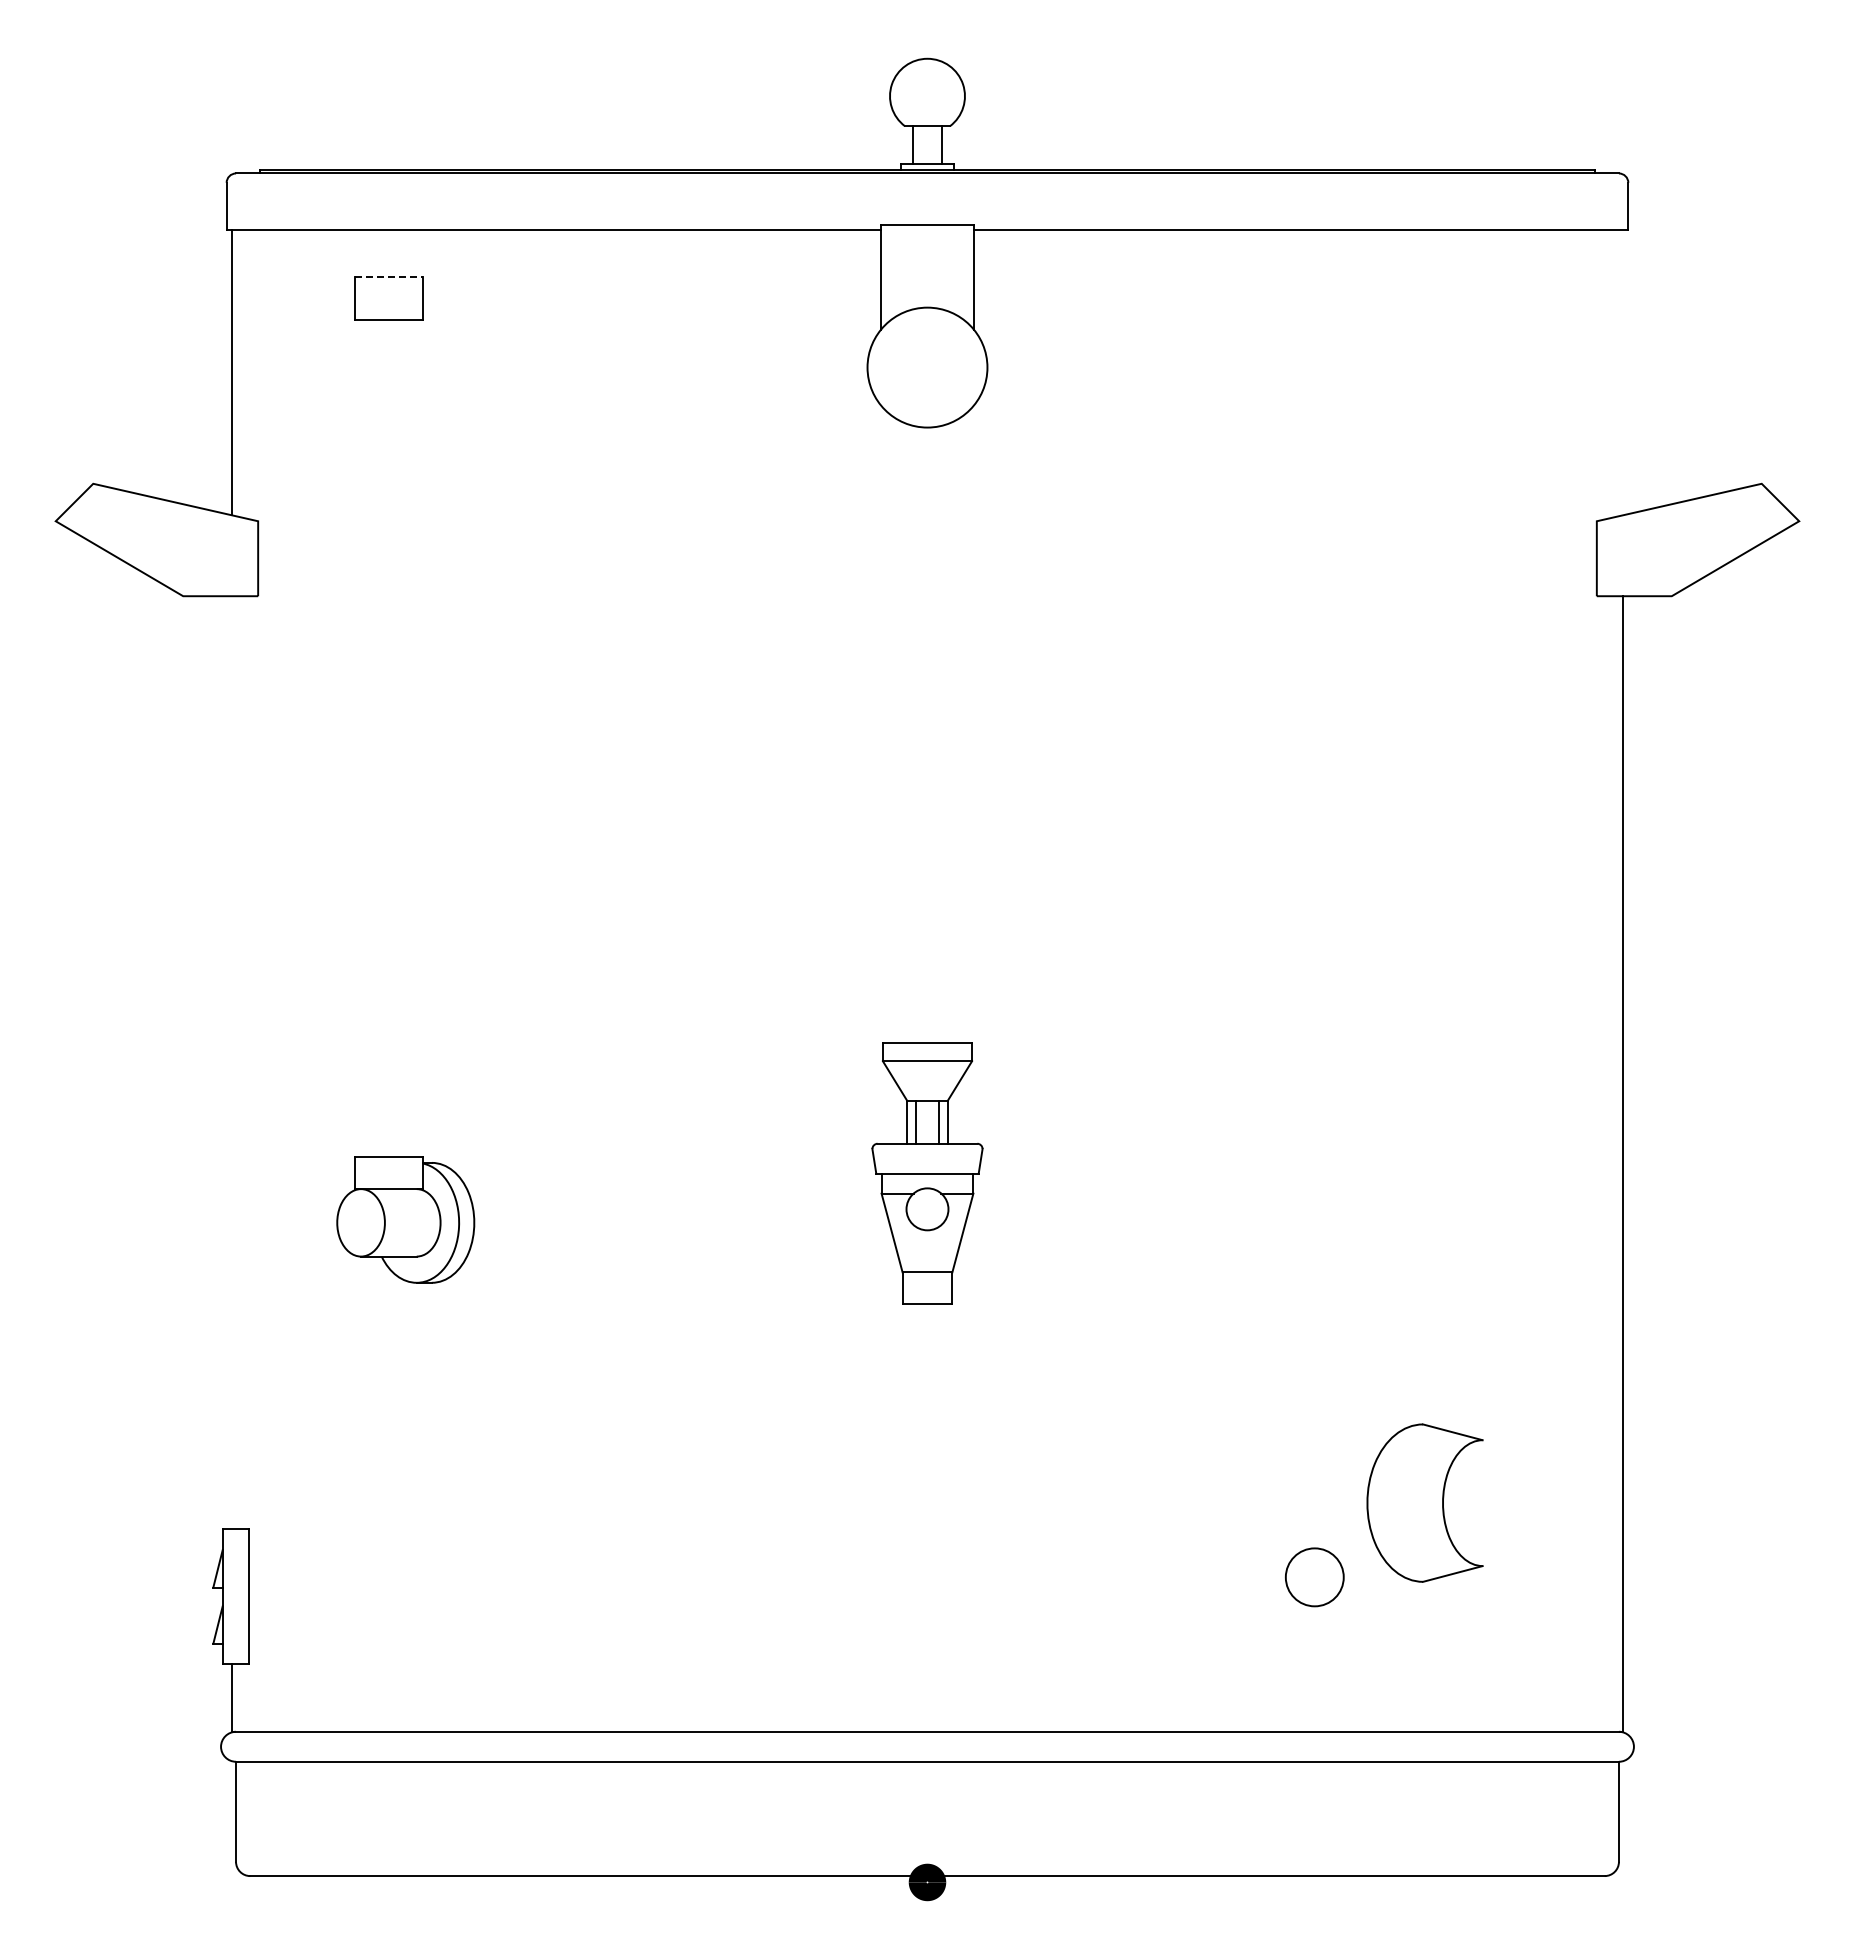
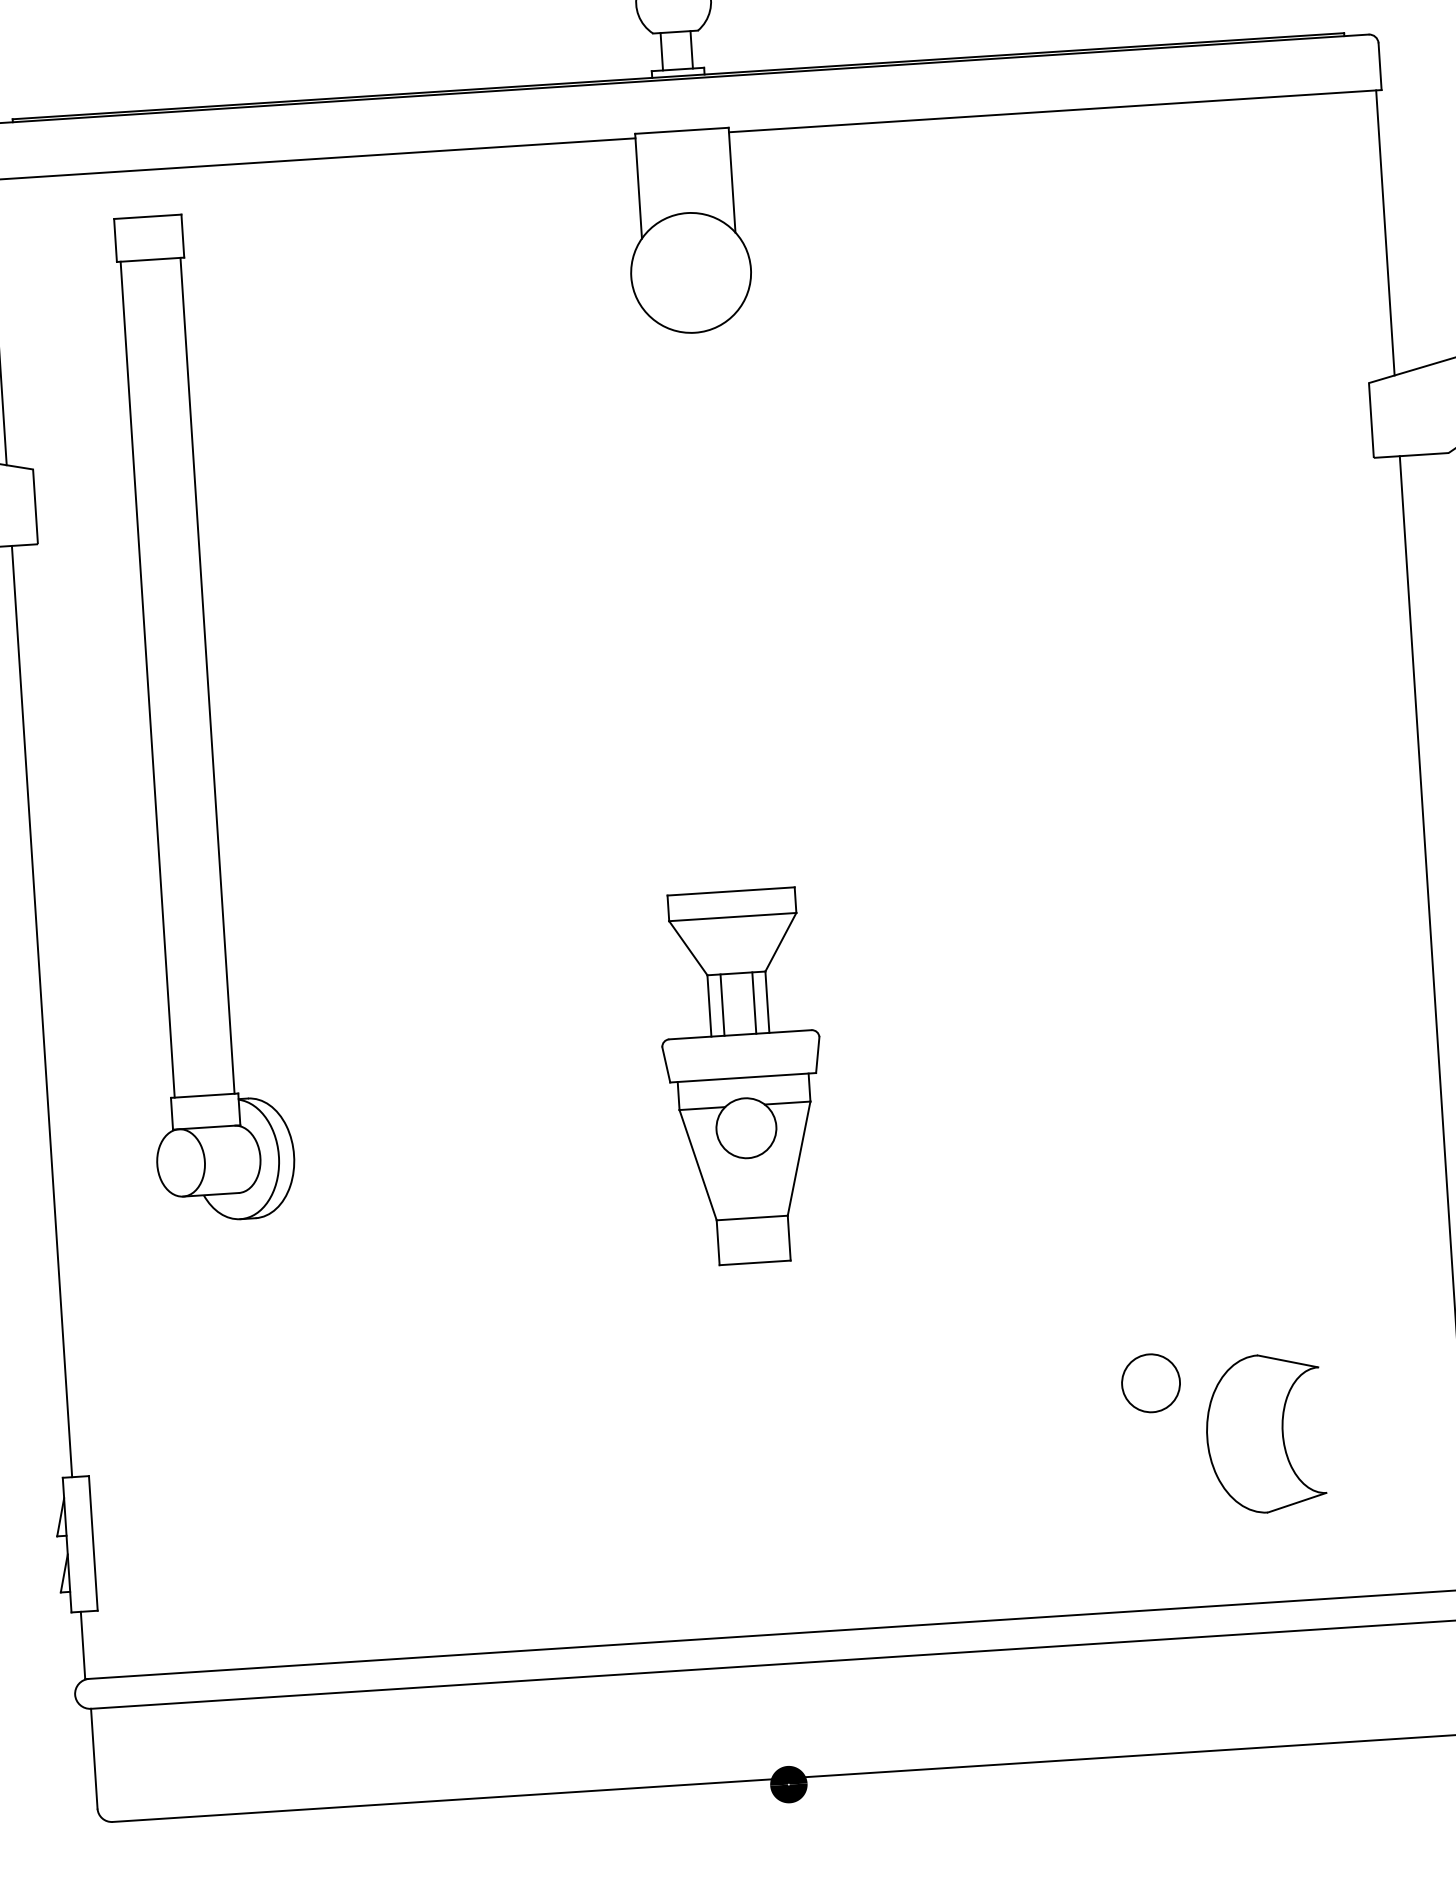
line: (388, 276) -> (147, 216), dashed -> solid
line: (1622, 372) -> (1385, 232), added
line: (358, 738) -> (147, 679), added
line: (418, 738) -> (207, 675), added
line: (232, 1062) -> (42, 1011), added
part: (927, 1173) -> (743, 1077), size x1.43
part: (1424, 1502) -> (1264, 1433), moved
circle: (1314, 1577) -> (1150, 1383), moved

